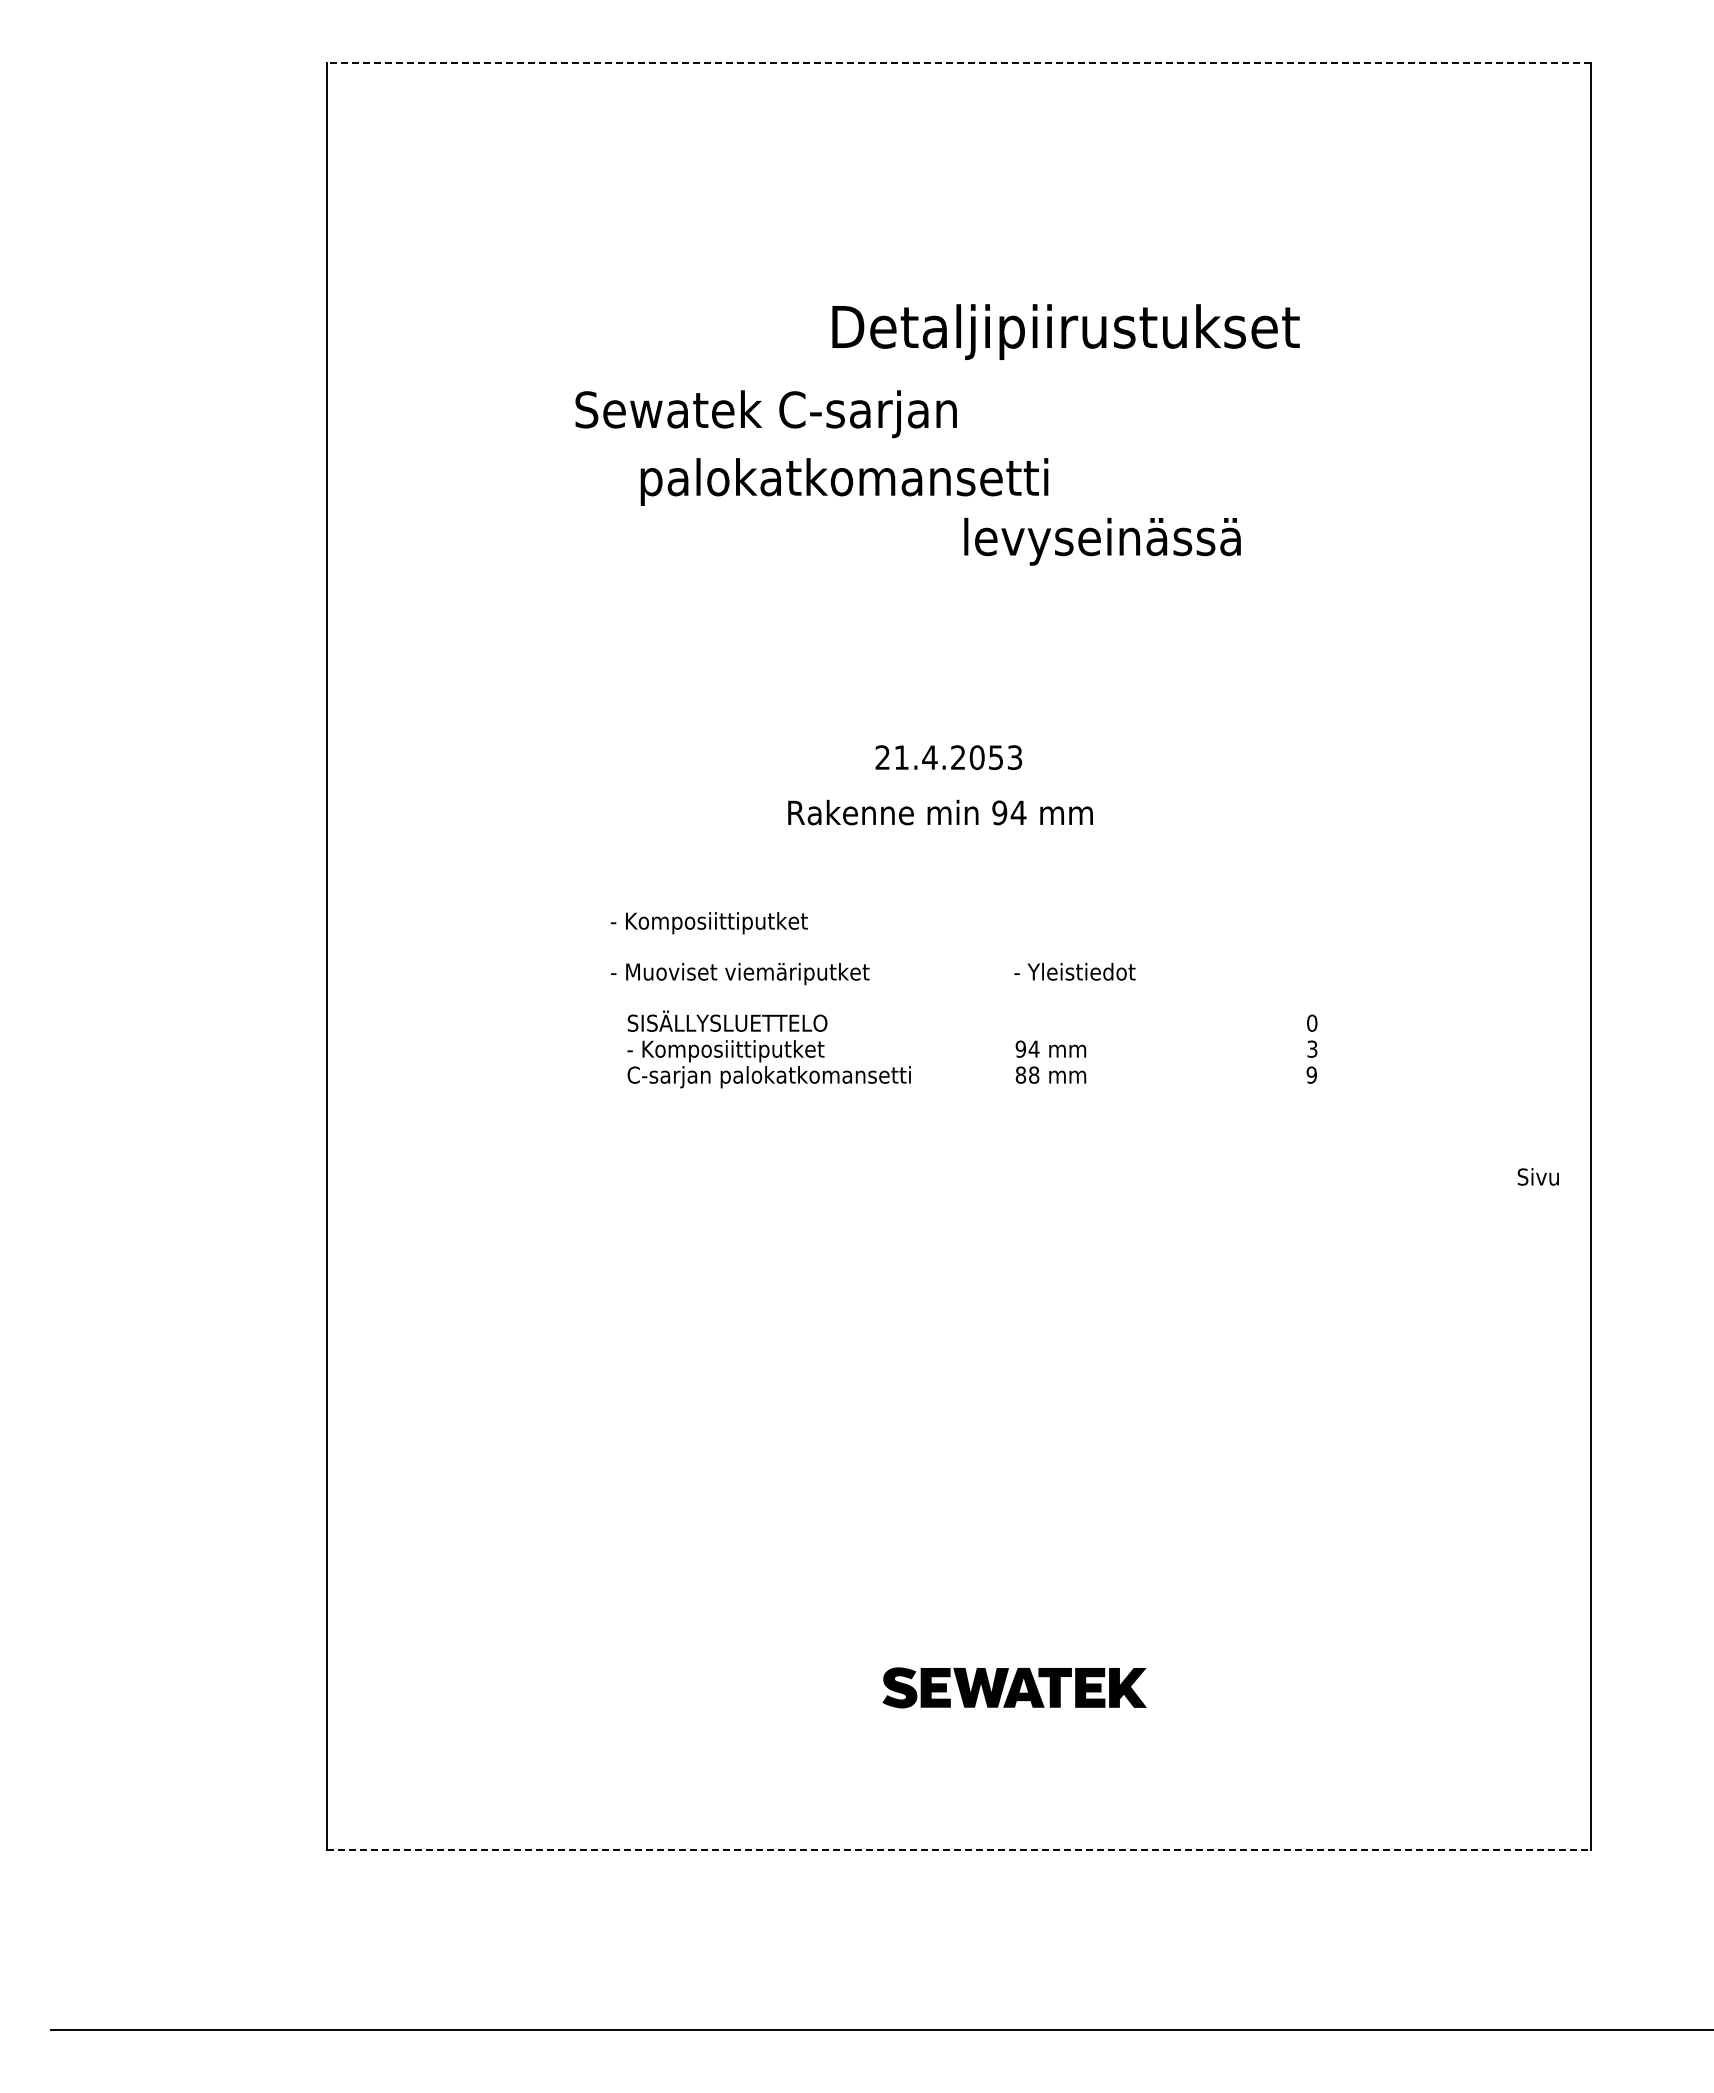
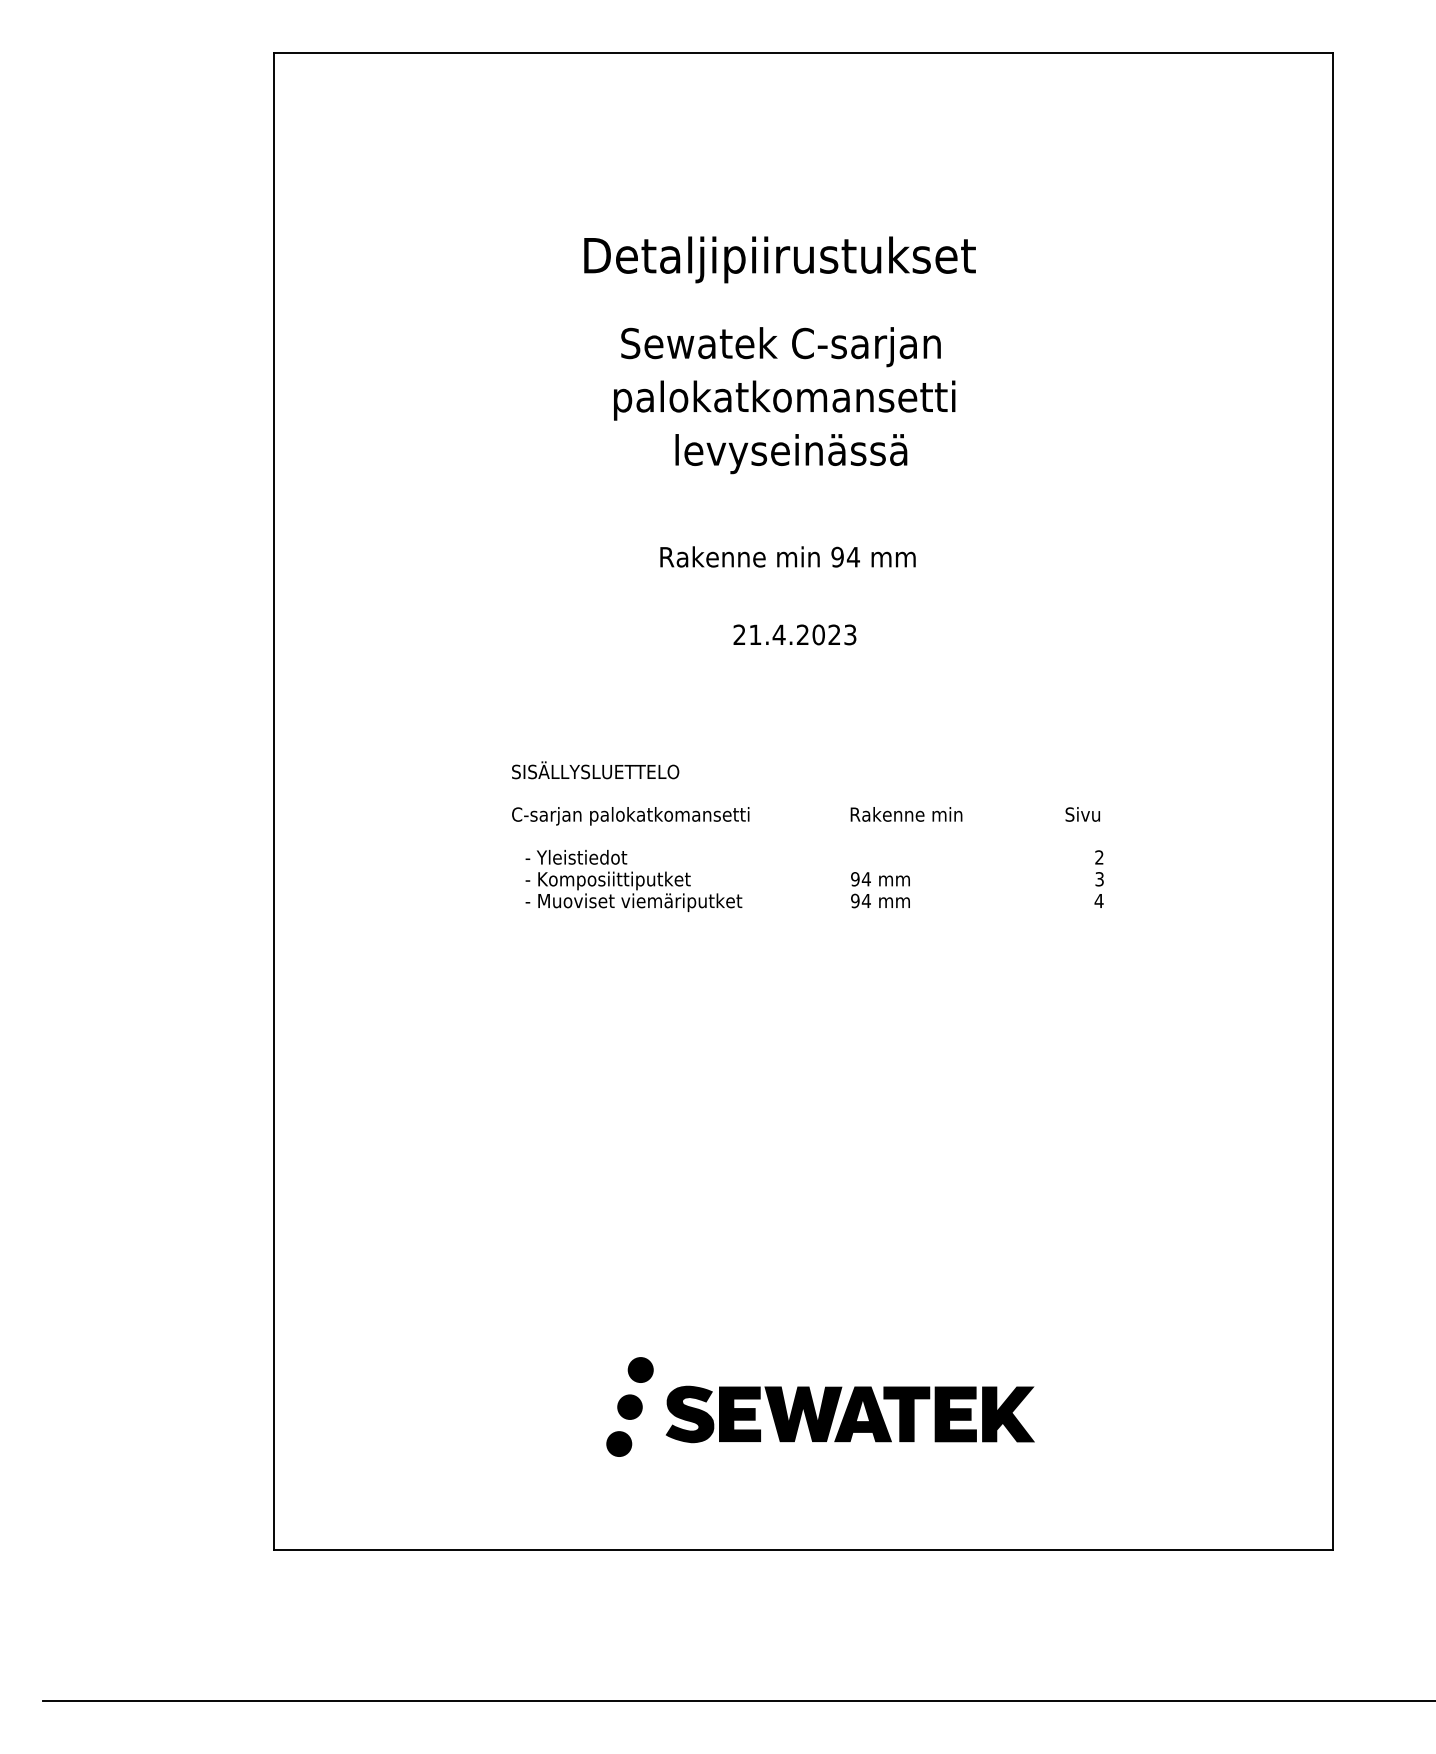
line: (959, 62) -> (803, 52), dashed -> solid
text: (1065, 331) -> (779, 259), moved
text: (765, 414) -> (780, 347), moved
text: (844, 481) -> (784, 400), moved
text: (1102, 541) -> (791, 453), moved
text: (995, 757) -> (834, 634), 21.4.2053 -> 21.4.2023
text: (940, 812) -> (787, 556), moved
text: (710, 921) -> (595, 772), - Komposiittiputket -> SISÄLLYSLUETTELO
text: (1081, 971) -> (906, 814), - Yleistiedot -> Rakenne min
text: (752, 974) -> (630, 816), - Muoviset viemäriputket -> C-sarjan palokatkomansetti
text: (727, 1020) -> (609, 855), SISÄLLYSLUETTELO -> - Yleistiedot
text: (1312, 1022) -> (1099, 856), 0 -> 2
text: (1027, 1074) -> (860, 900), 88 -> 94
text: (1311, 1074) -> (1098, 900), 9 -> 4
text: (768, 1077) -> (643, 902), C-sarjan palokatkomansetti -> - Muoviset viemäriputket
text: (1537, 1176) -> (1082, 814), moved
fill: (764, 1634) -> (640, 1369), added
fill: (751, 1678) -> (629, 1406), added
part: (1014, 1687) -> (849, 1414), size x1.67
fill: (738, 1722) -> (618, 1443), added
line: (959, 1849) -> (803, 1549), dashed -> solid

